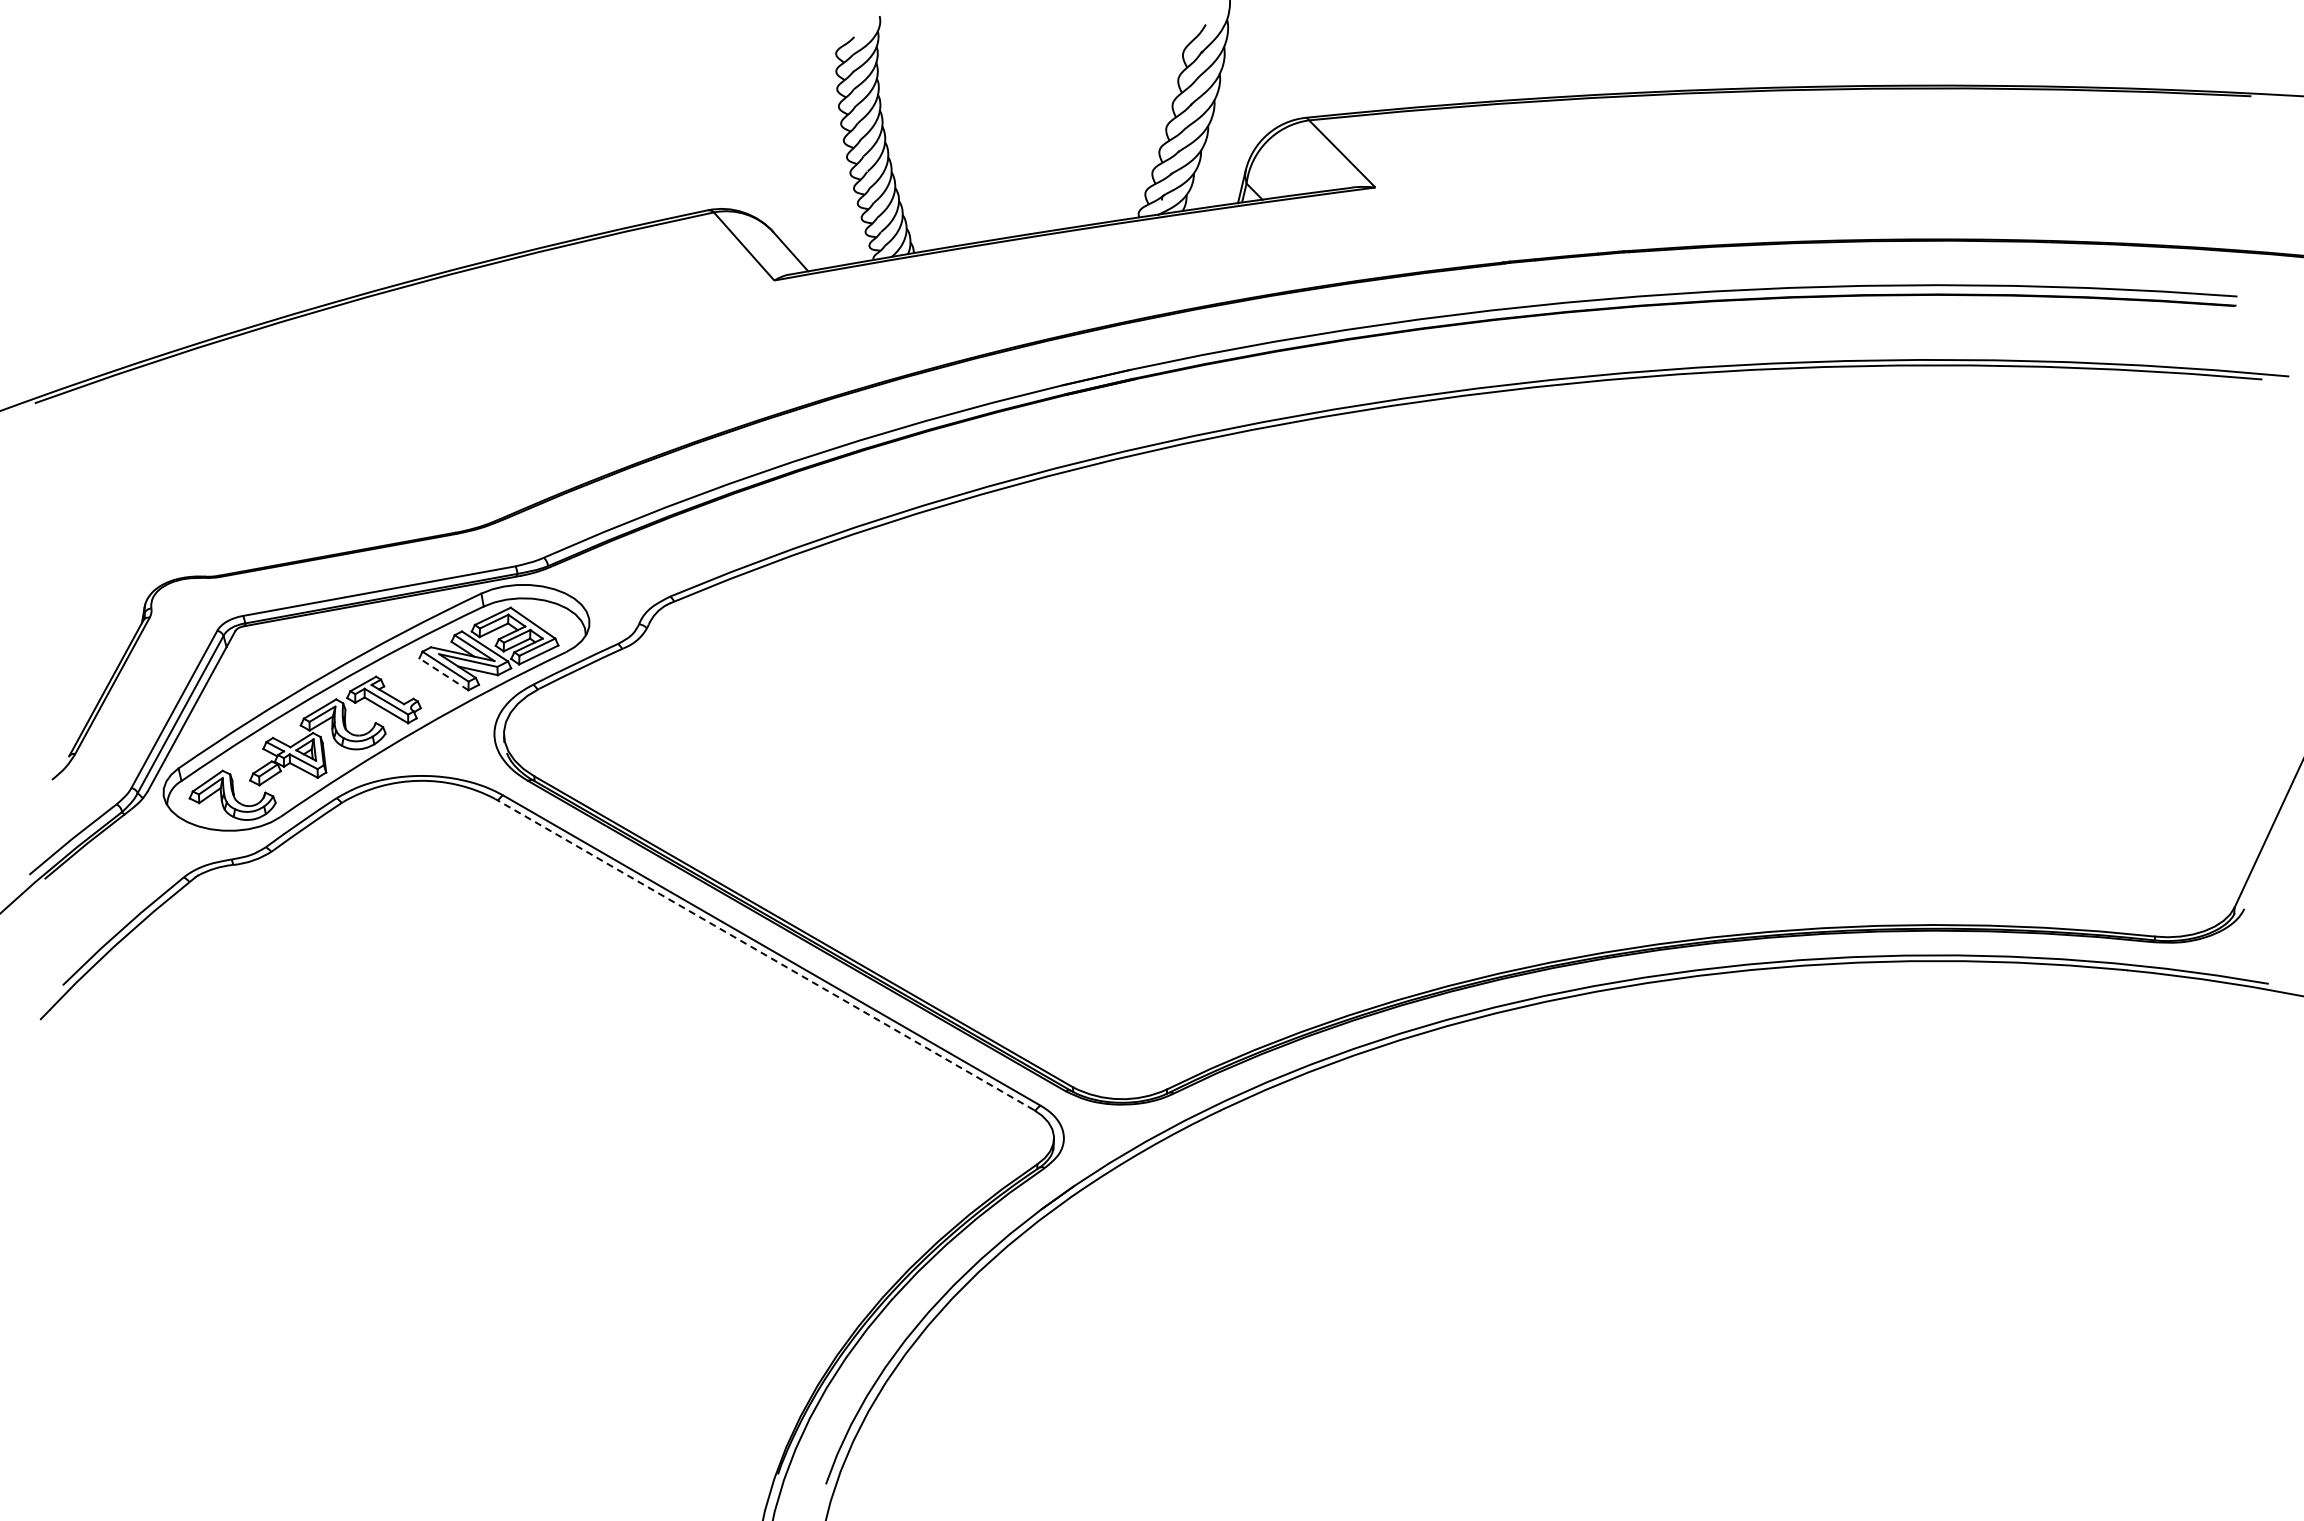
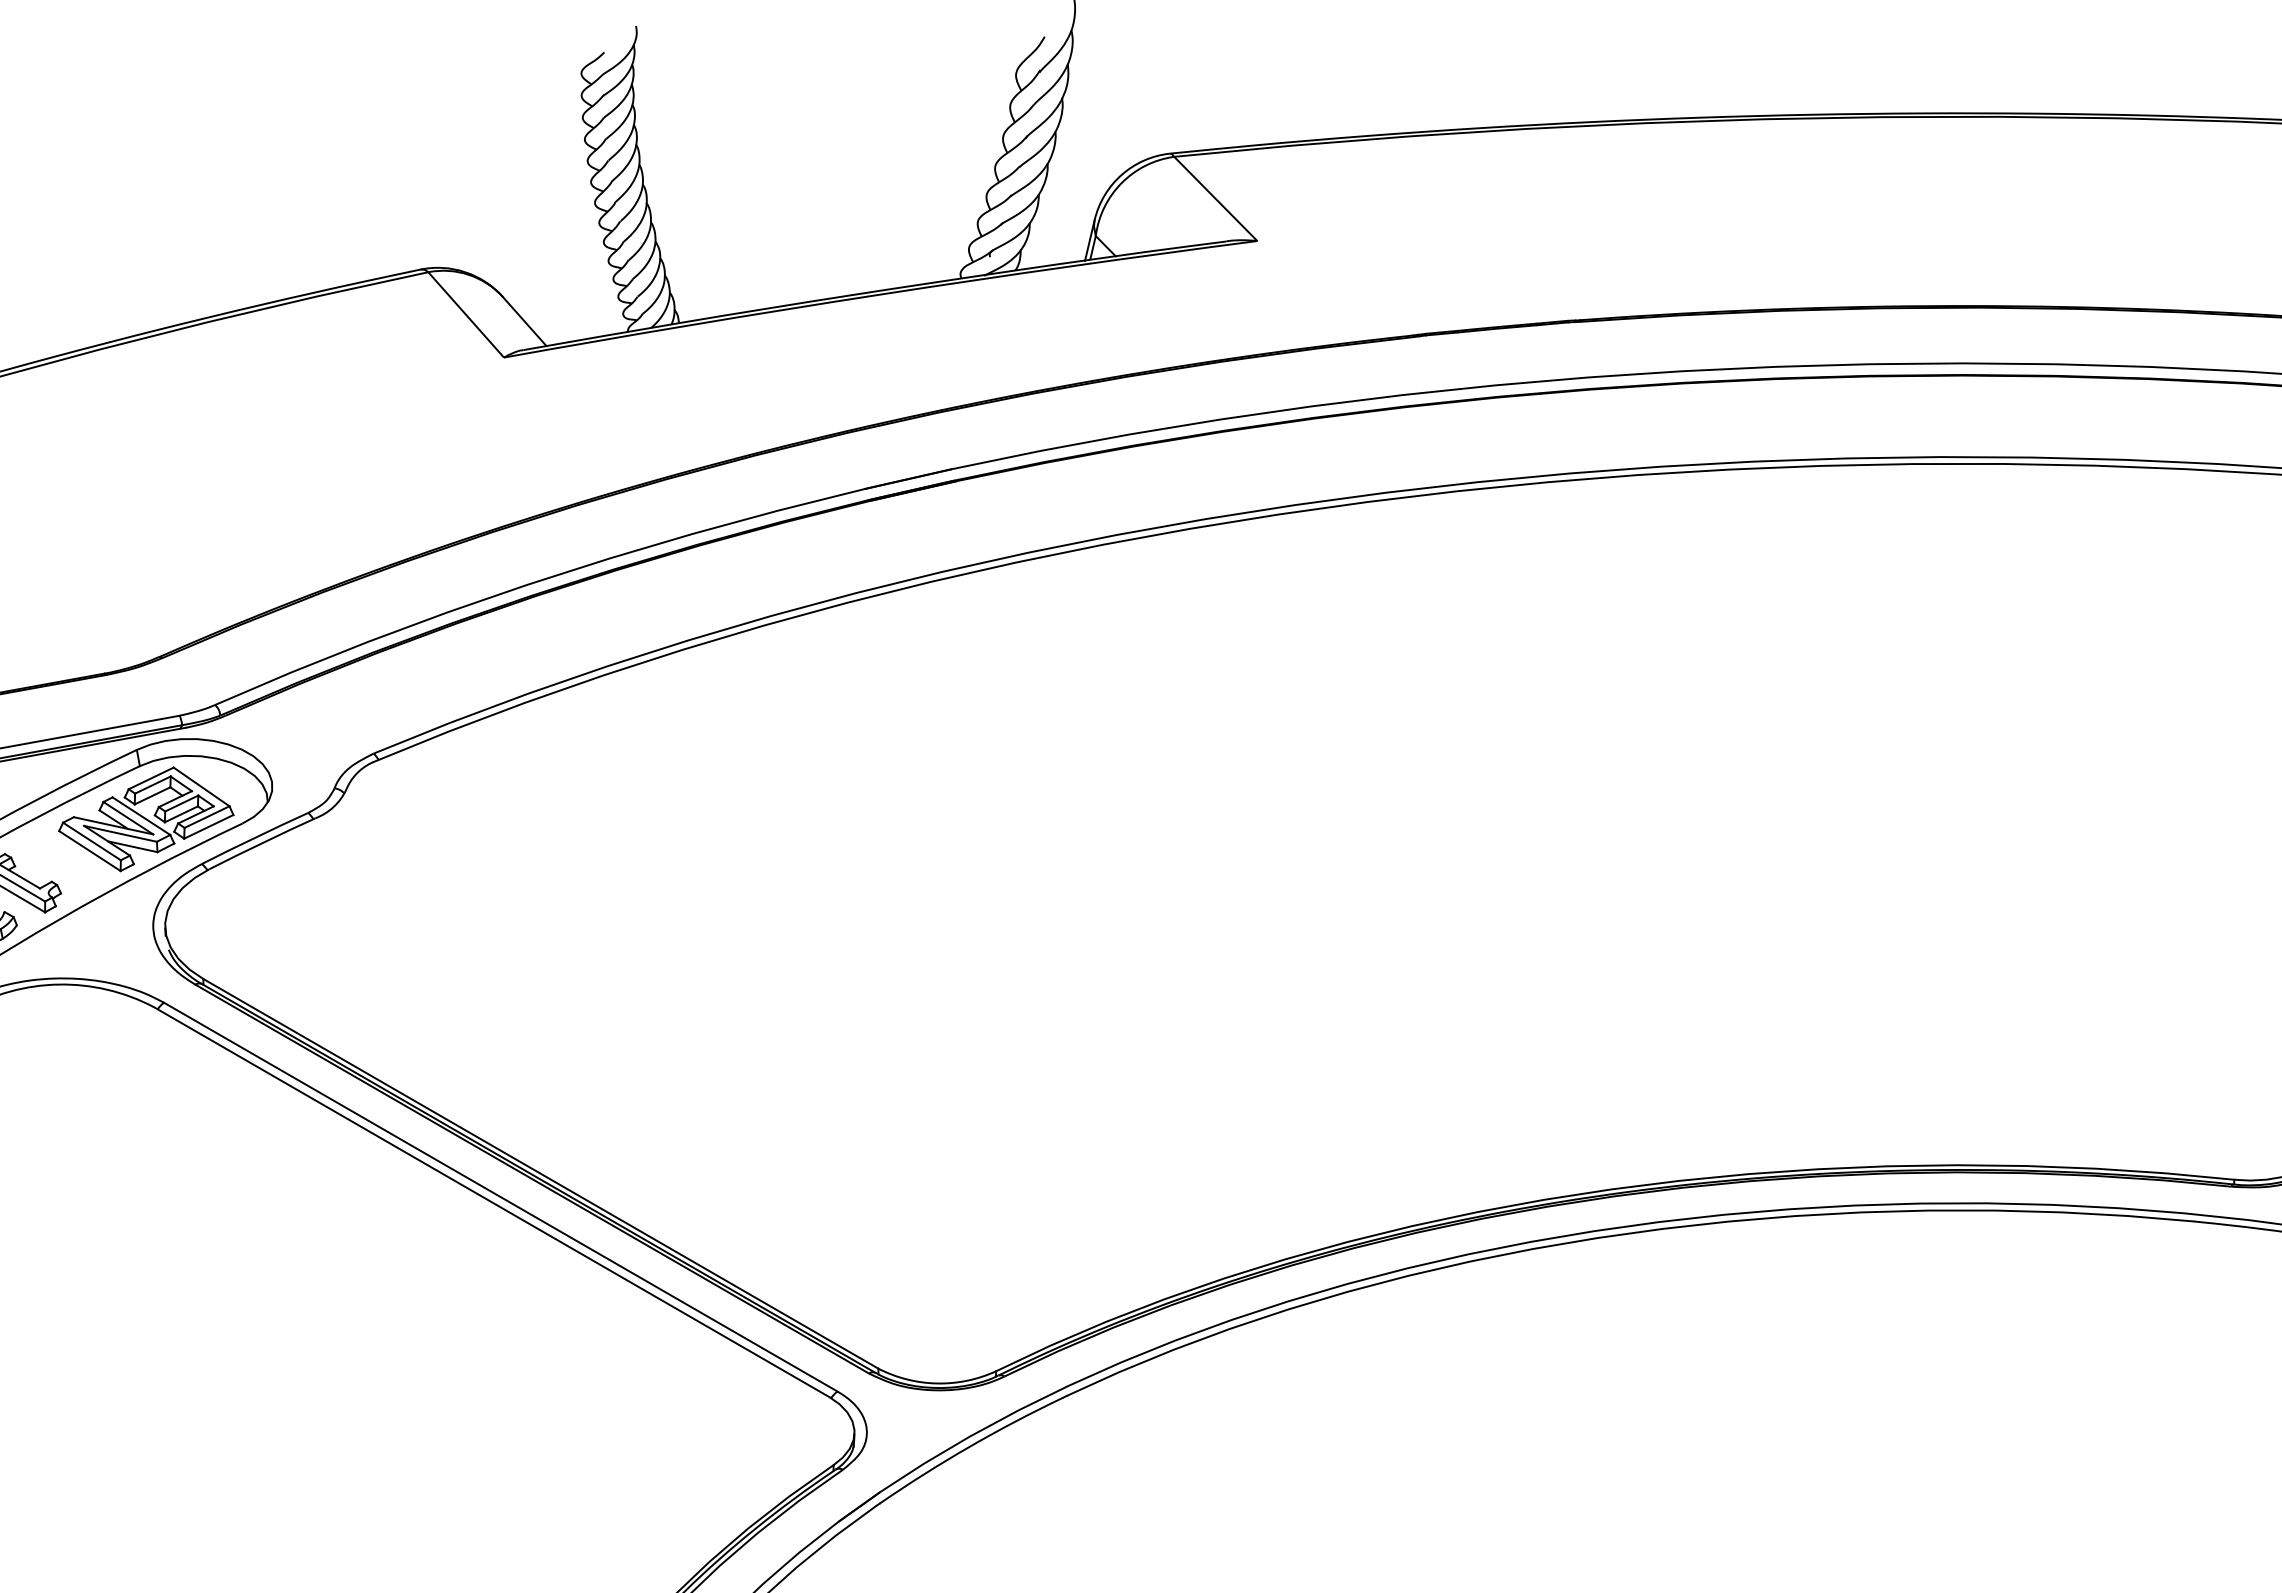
line: (443, 674) -> (89, 851), dashed -> solid
line: (764, 954) -> (491, 1202), dashed -> solid

